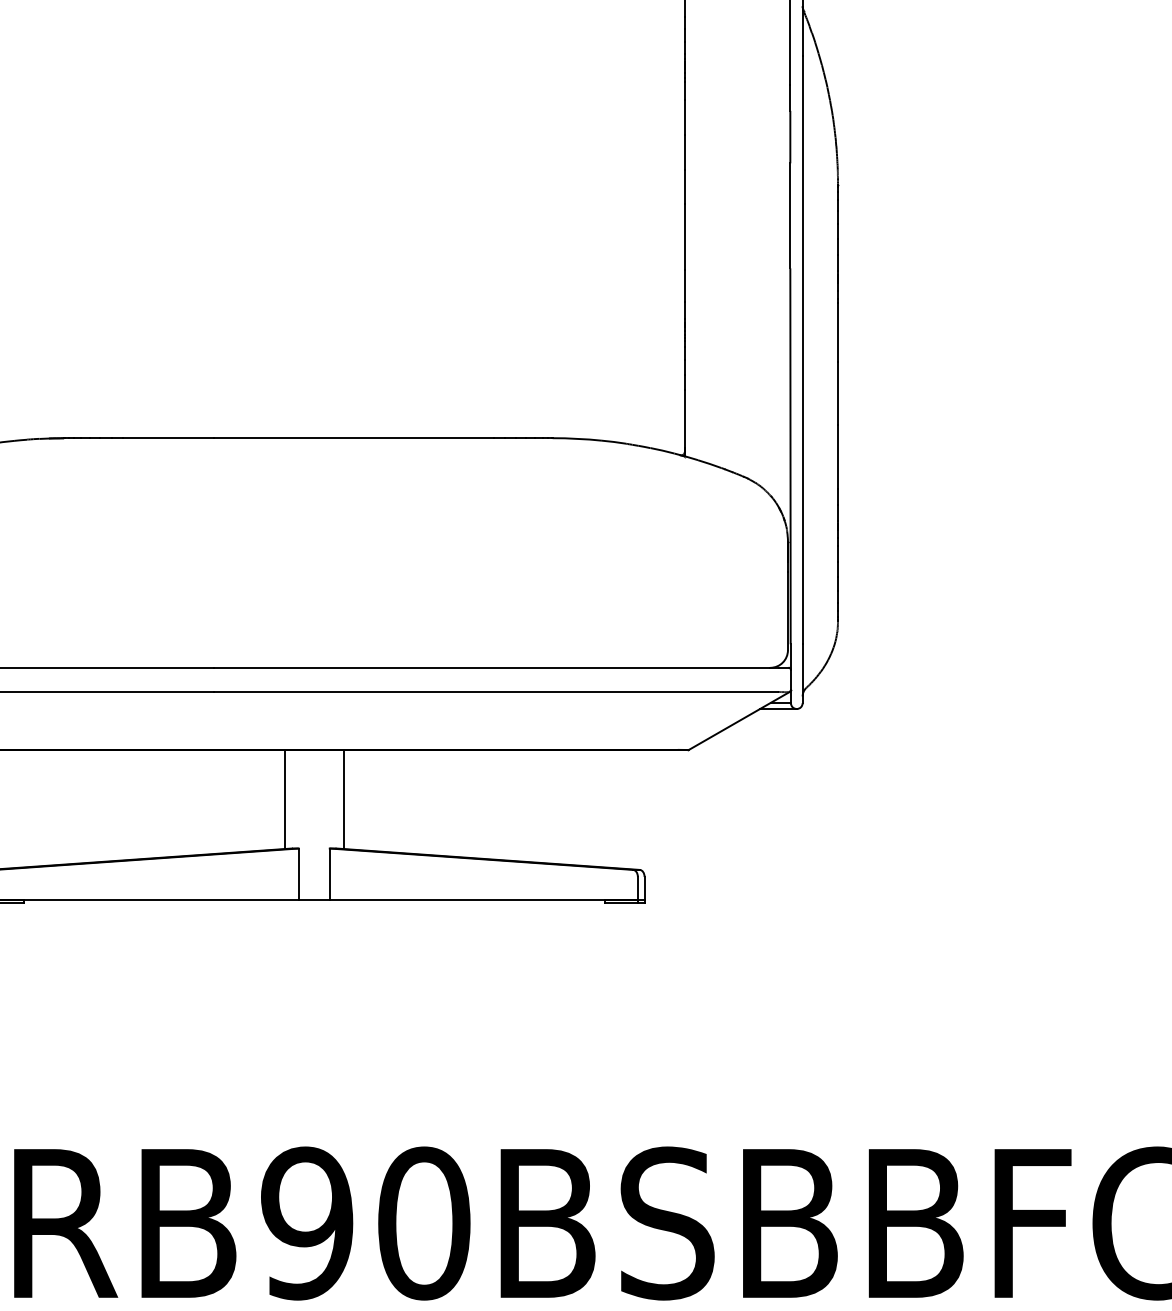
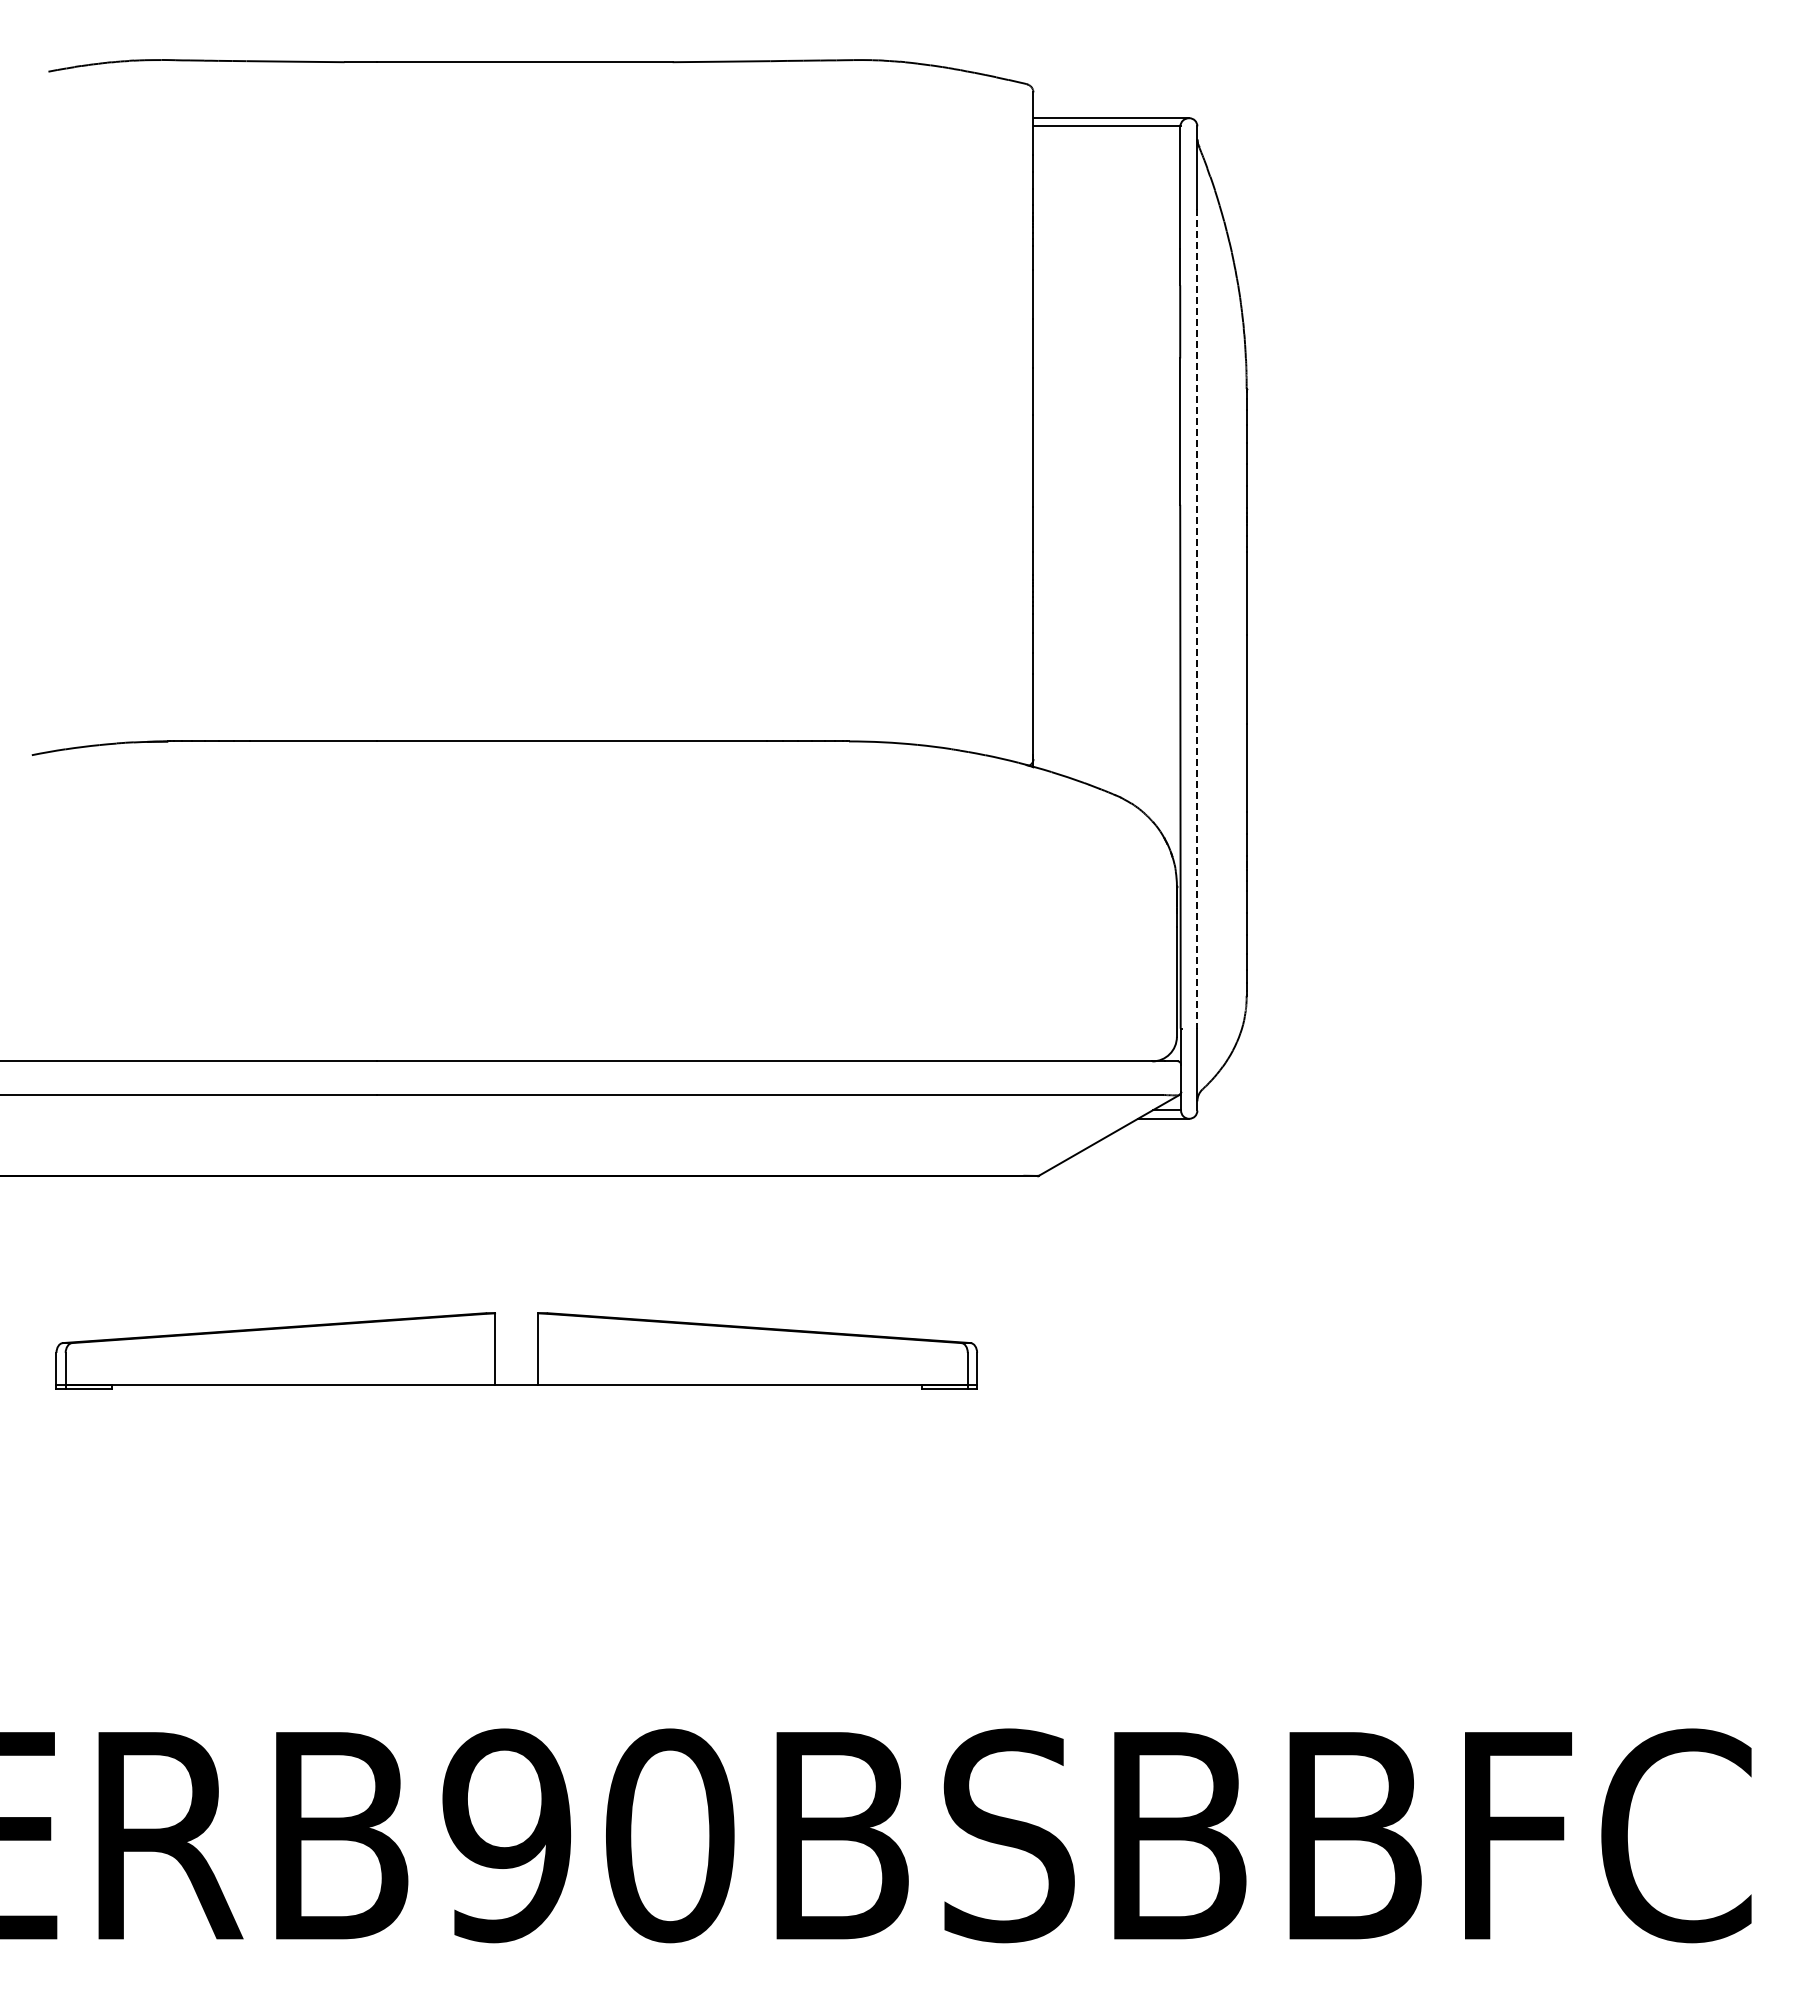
line: (802, 350) -> (1197, 619), solid -> dashed
line: (284, 799) -> (475, 1244), removed
line: (343, 799) -> (557, 1244), removed

